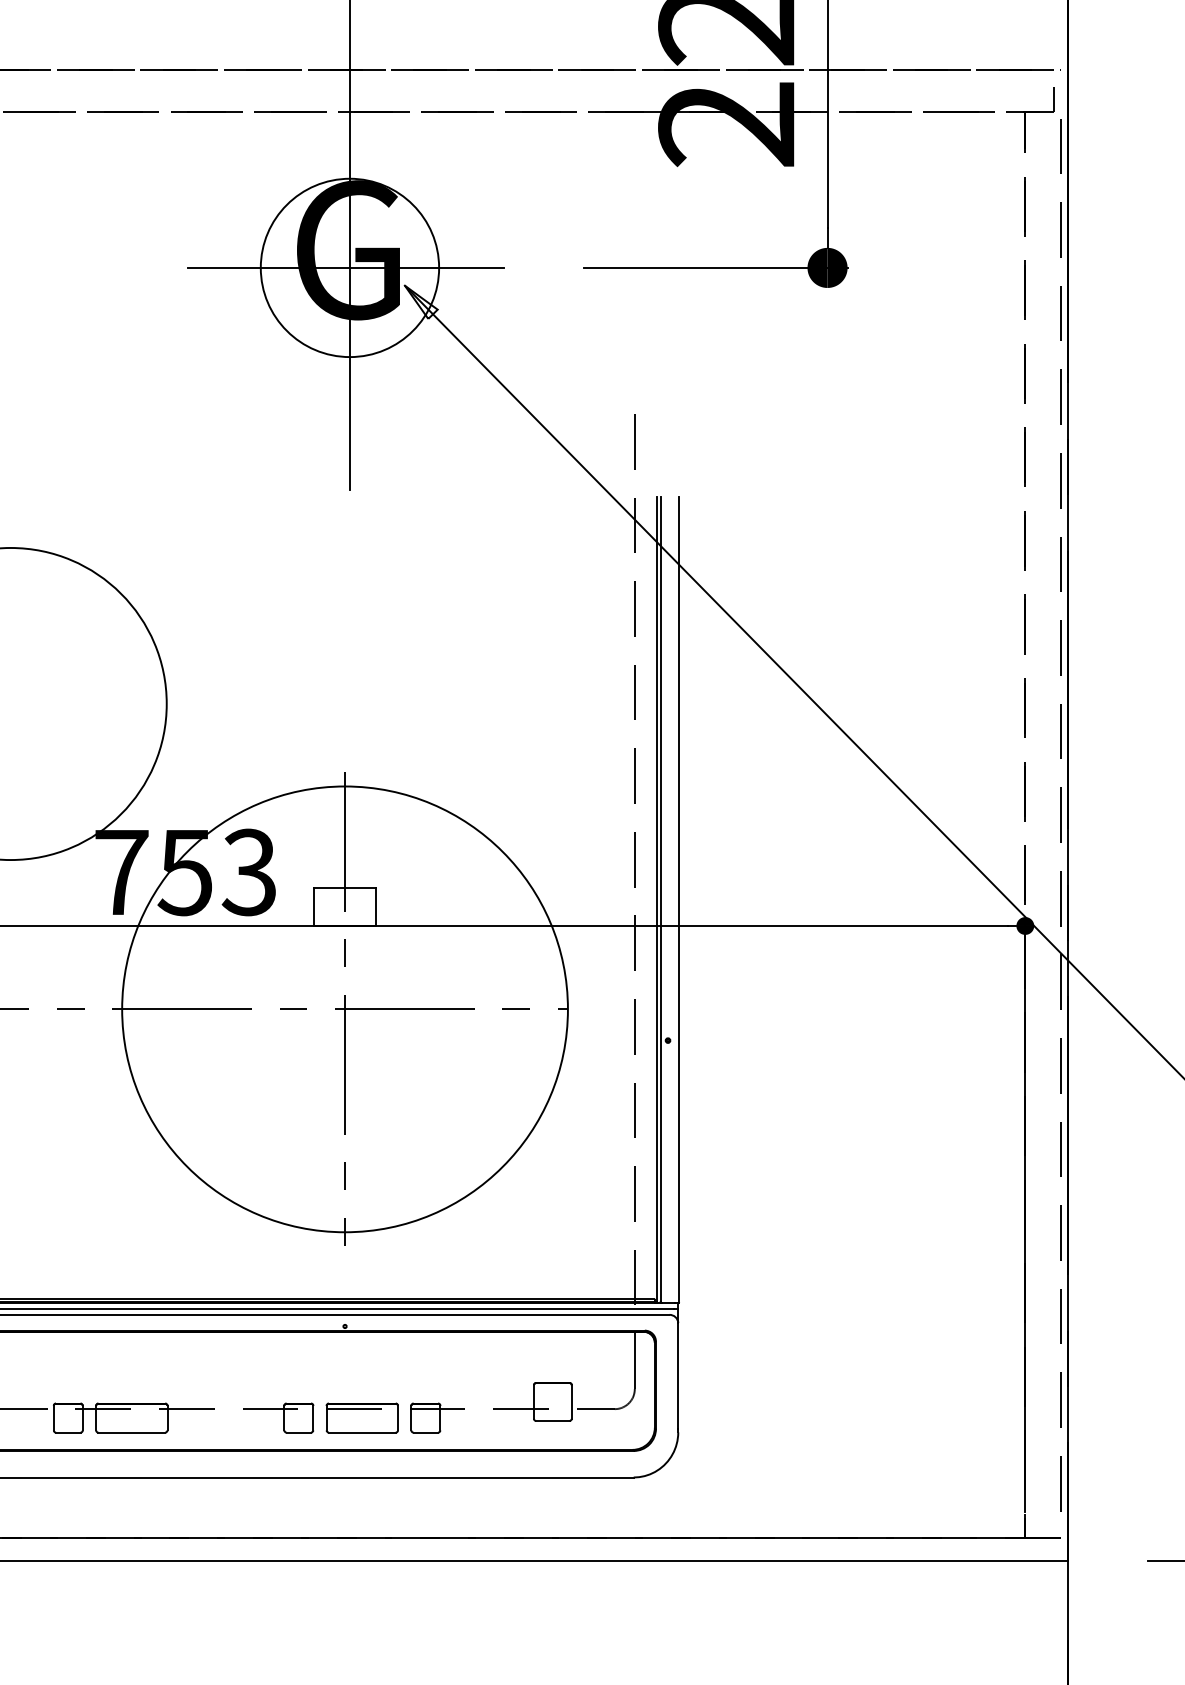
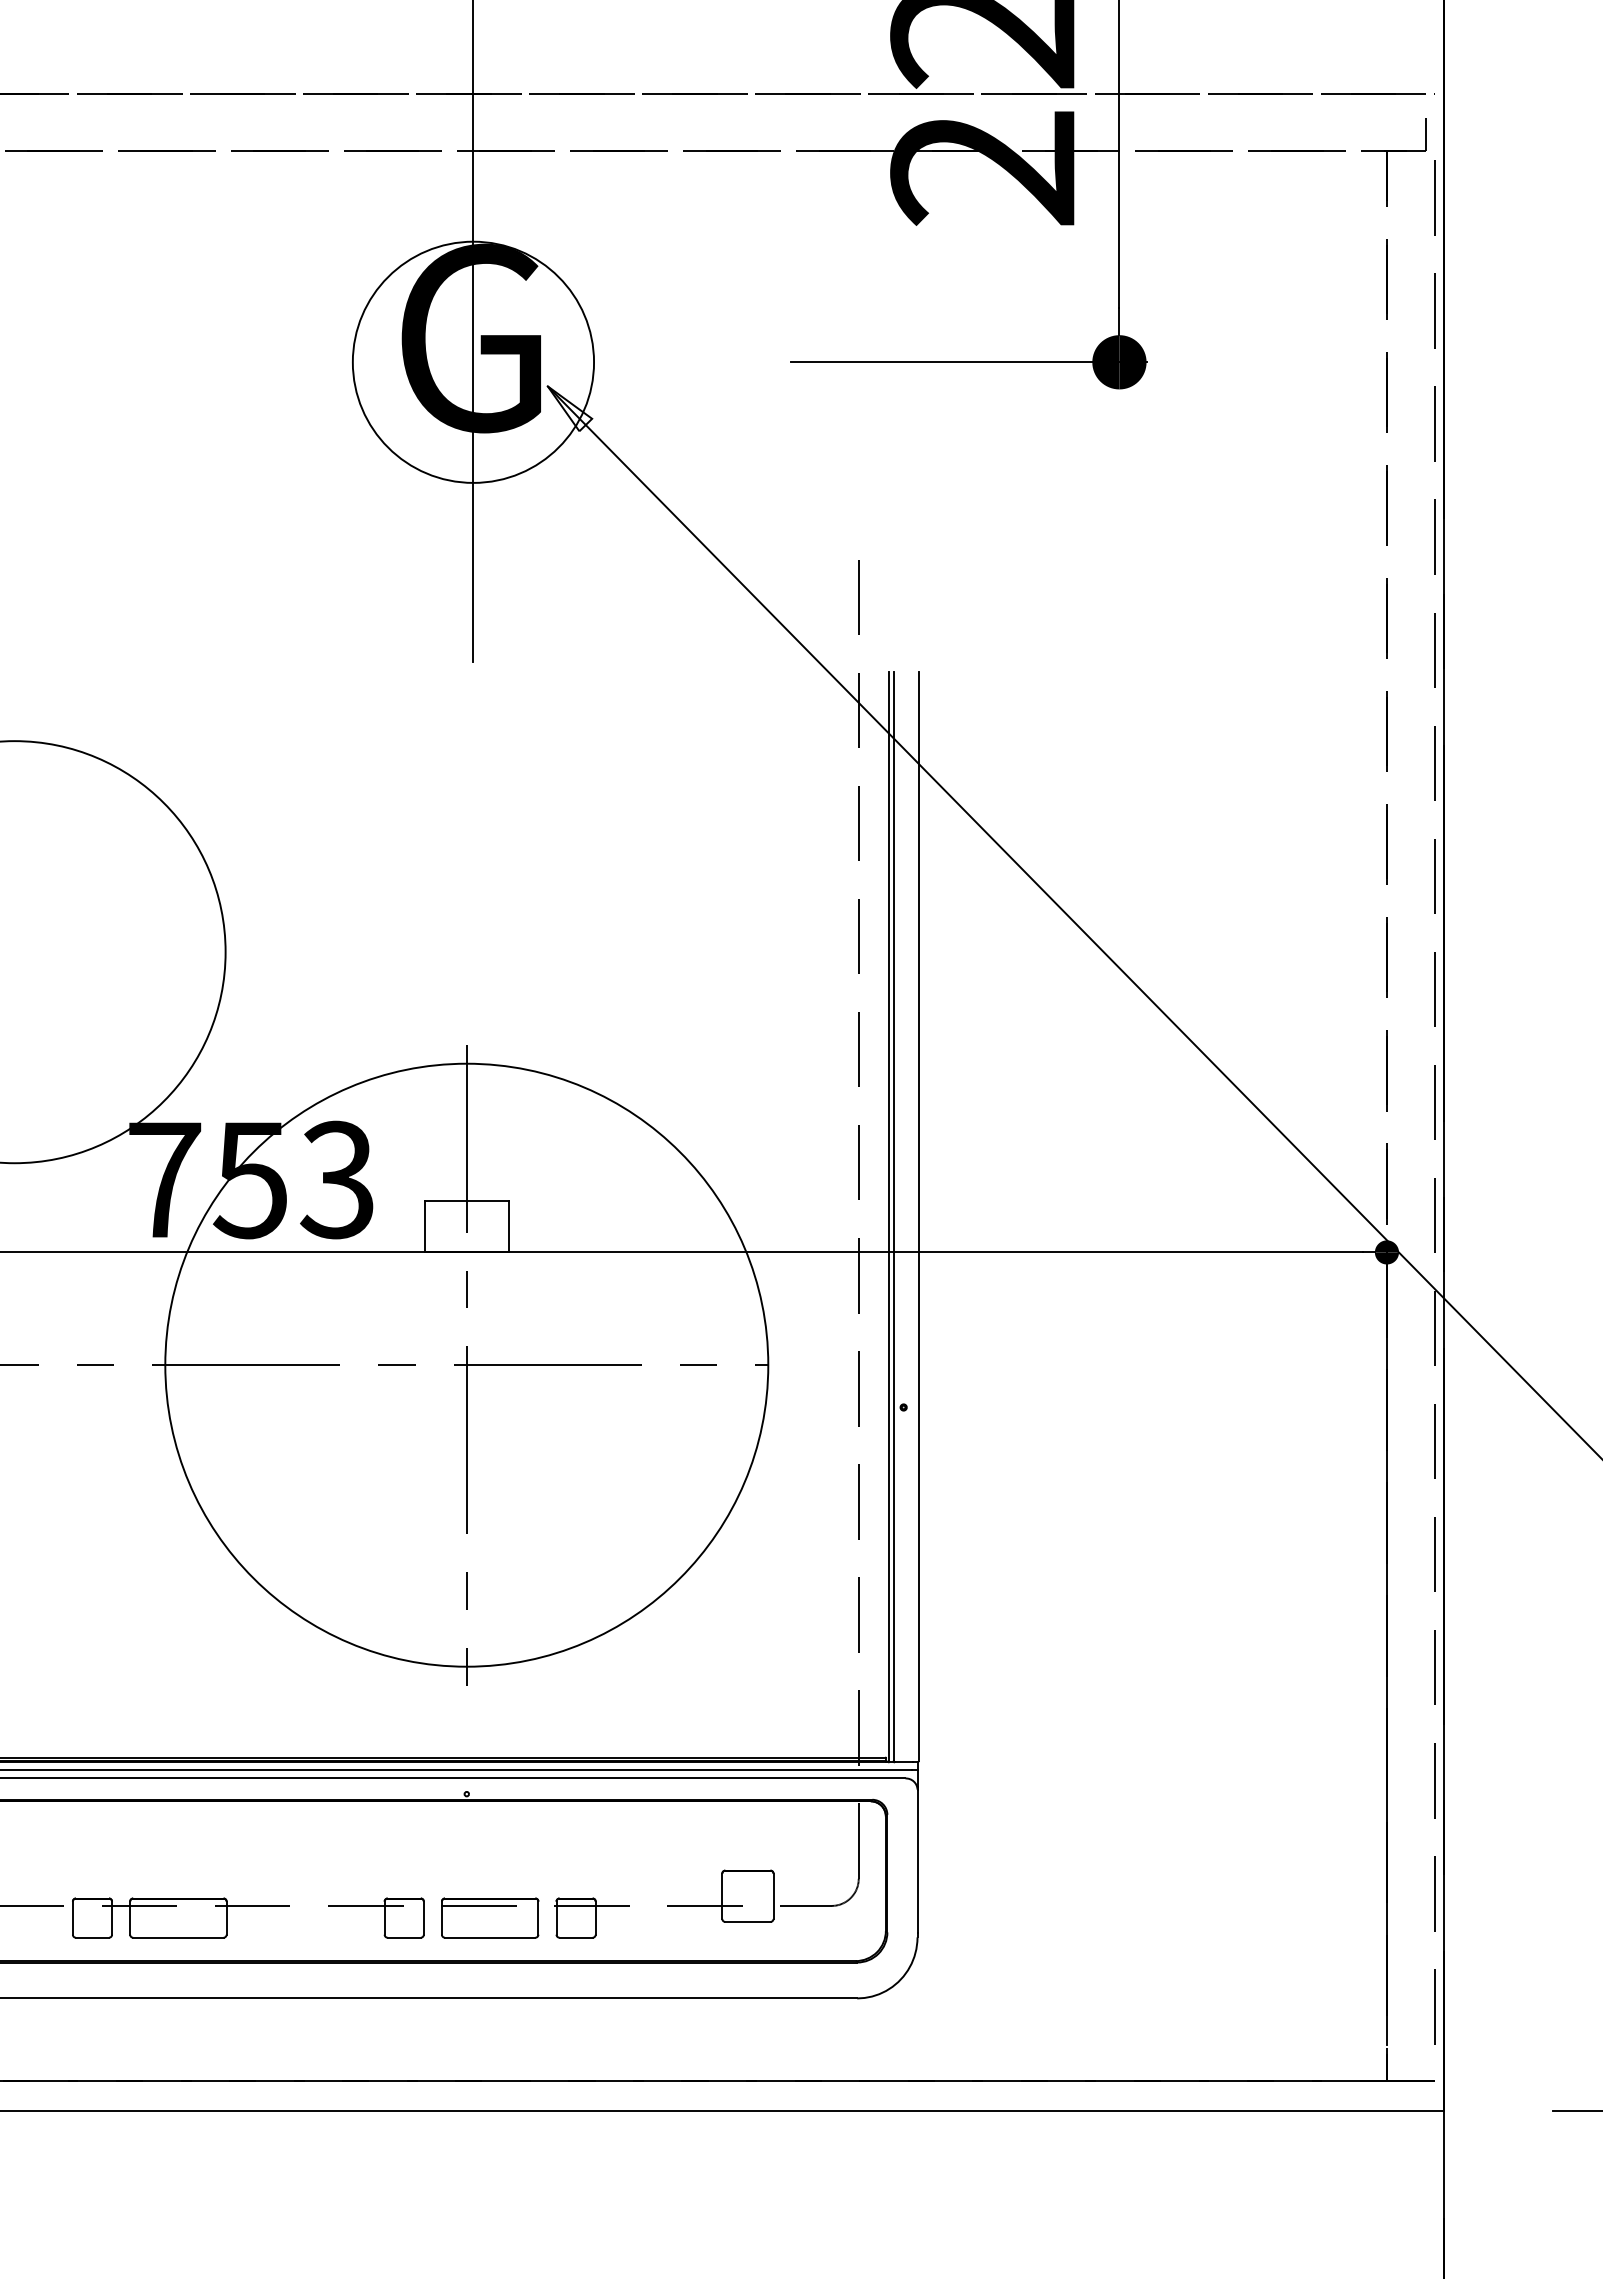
line: (346, 268) -> (468, 362), removed

